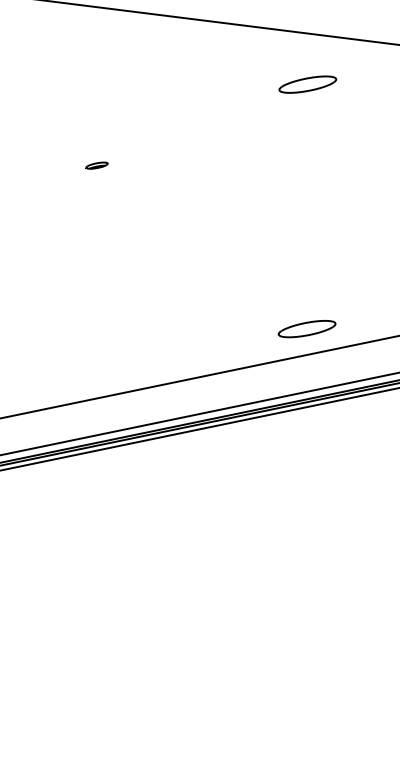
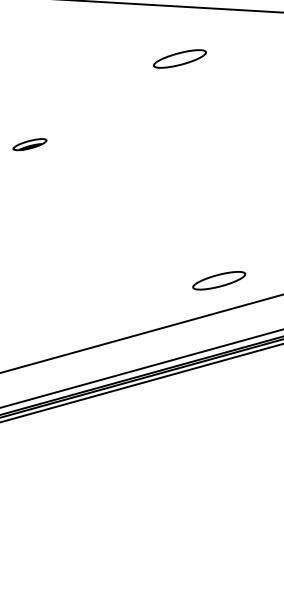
part: (307, 84) -> (179, 58), moved
part: (96, 165) -> (29, 144), size x1.67
part: (306, 329) -> (218, 281), moved

